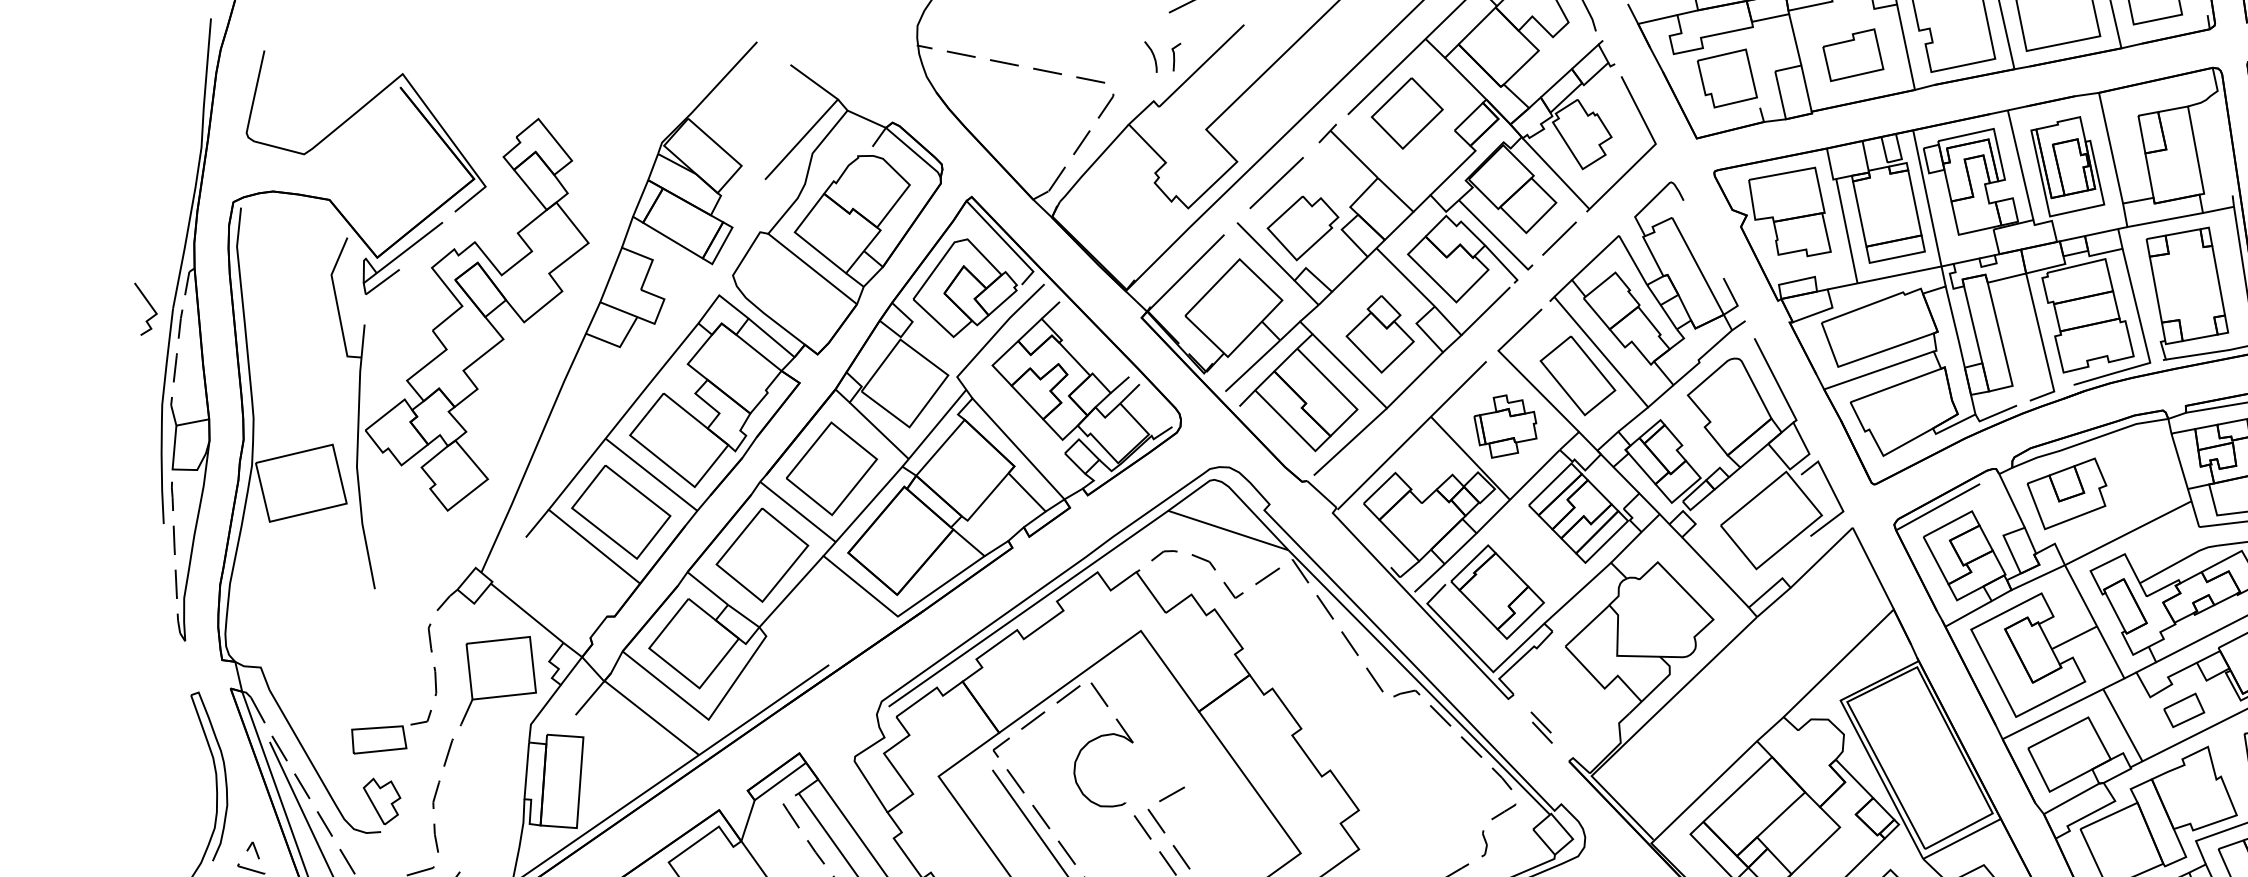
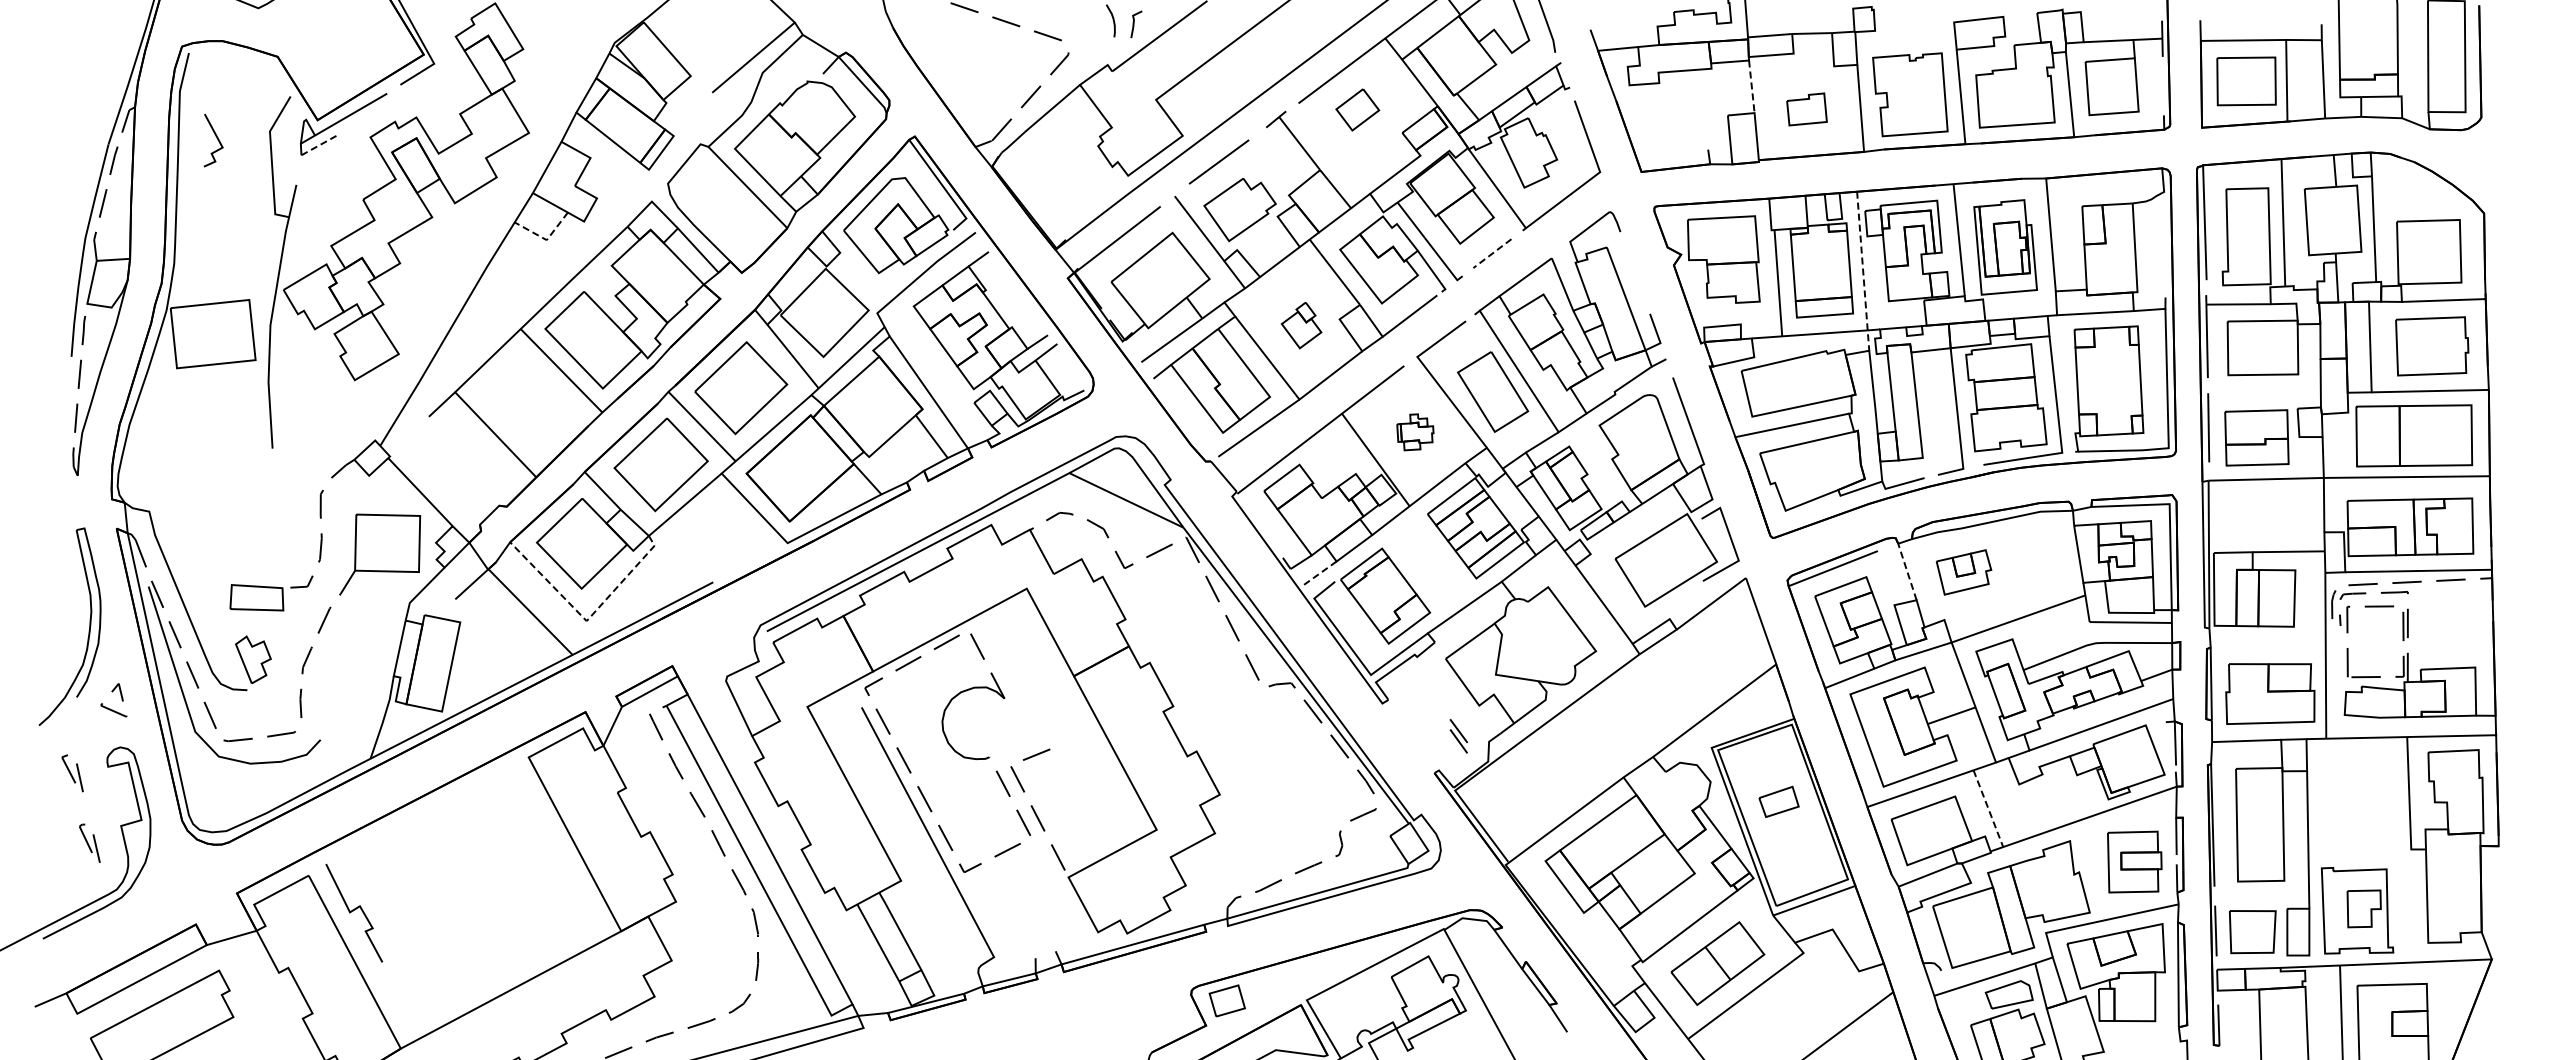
line: (1795, 40) -> (1751, 87), solid -> dashed
part: (1852, 55) -> (1806, 109), size x0.7
part: (1727, 78) -> (1679, 116), removed
part: (1407, 113) -> (1357, 109), size x0.6
line: (1929, 208) -> (1863, 271), solid -> dashed
line: (1559, 238) -> (1492, 253), solid -> dashed
line: (383, 281) -> (320, 144), solid -> dashed
line: (149, 305) -> (216, 138), moved
part: (1379, 334) -> (1301, 325), size x0.6
line: (618, 346) -> (545, 239), solid -> dashed
part: (1506, 425) -> (1415, 432), size x0.6
part: (2067, 494) -> (1963, 572), size x0.7
line: (2012, 500) -> (1907, 571), solid -> dashed
part: (621, 512) -> (526, 404), removed
line: (1429, 578) -> (1319, 573), solid -> dashed
part: (2183, 710) -> (1778, 801), moved
line: (710, 717) -> (588, 619), solid -> dashed
line: (2123, 726) -> (1988, 809), solid -> dashed
part: (1541, 727) -> (1458, 736), moved

